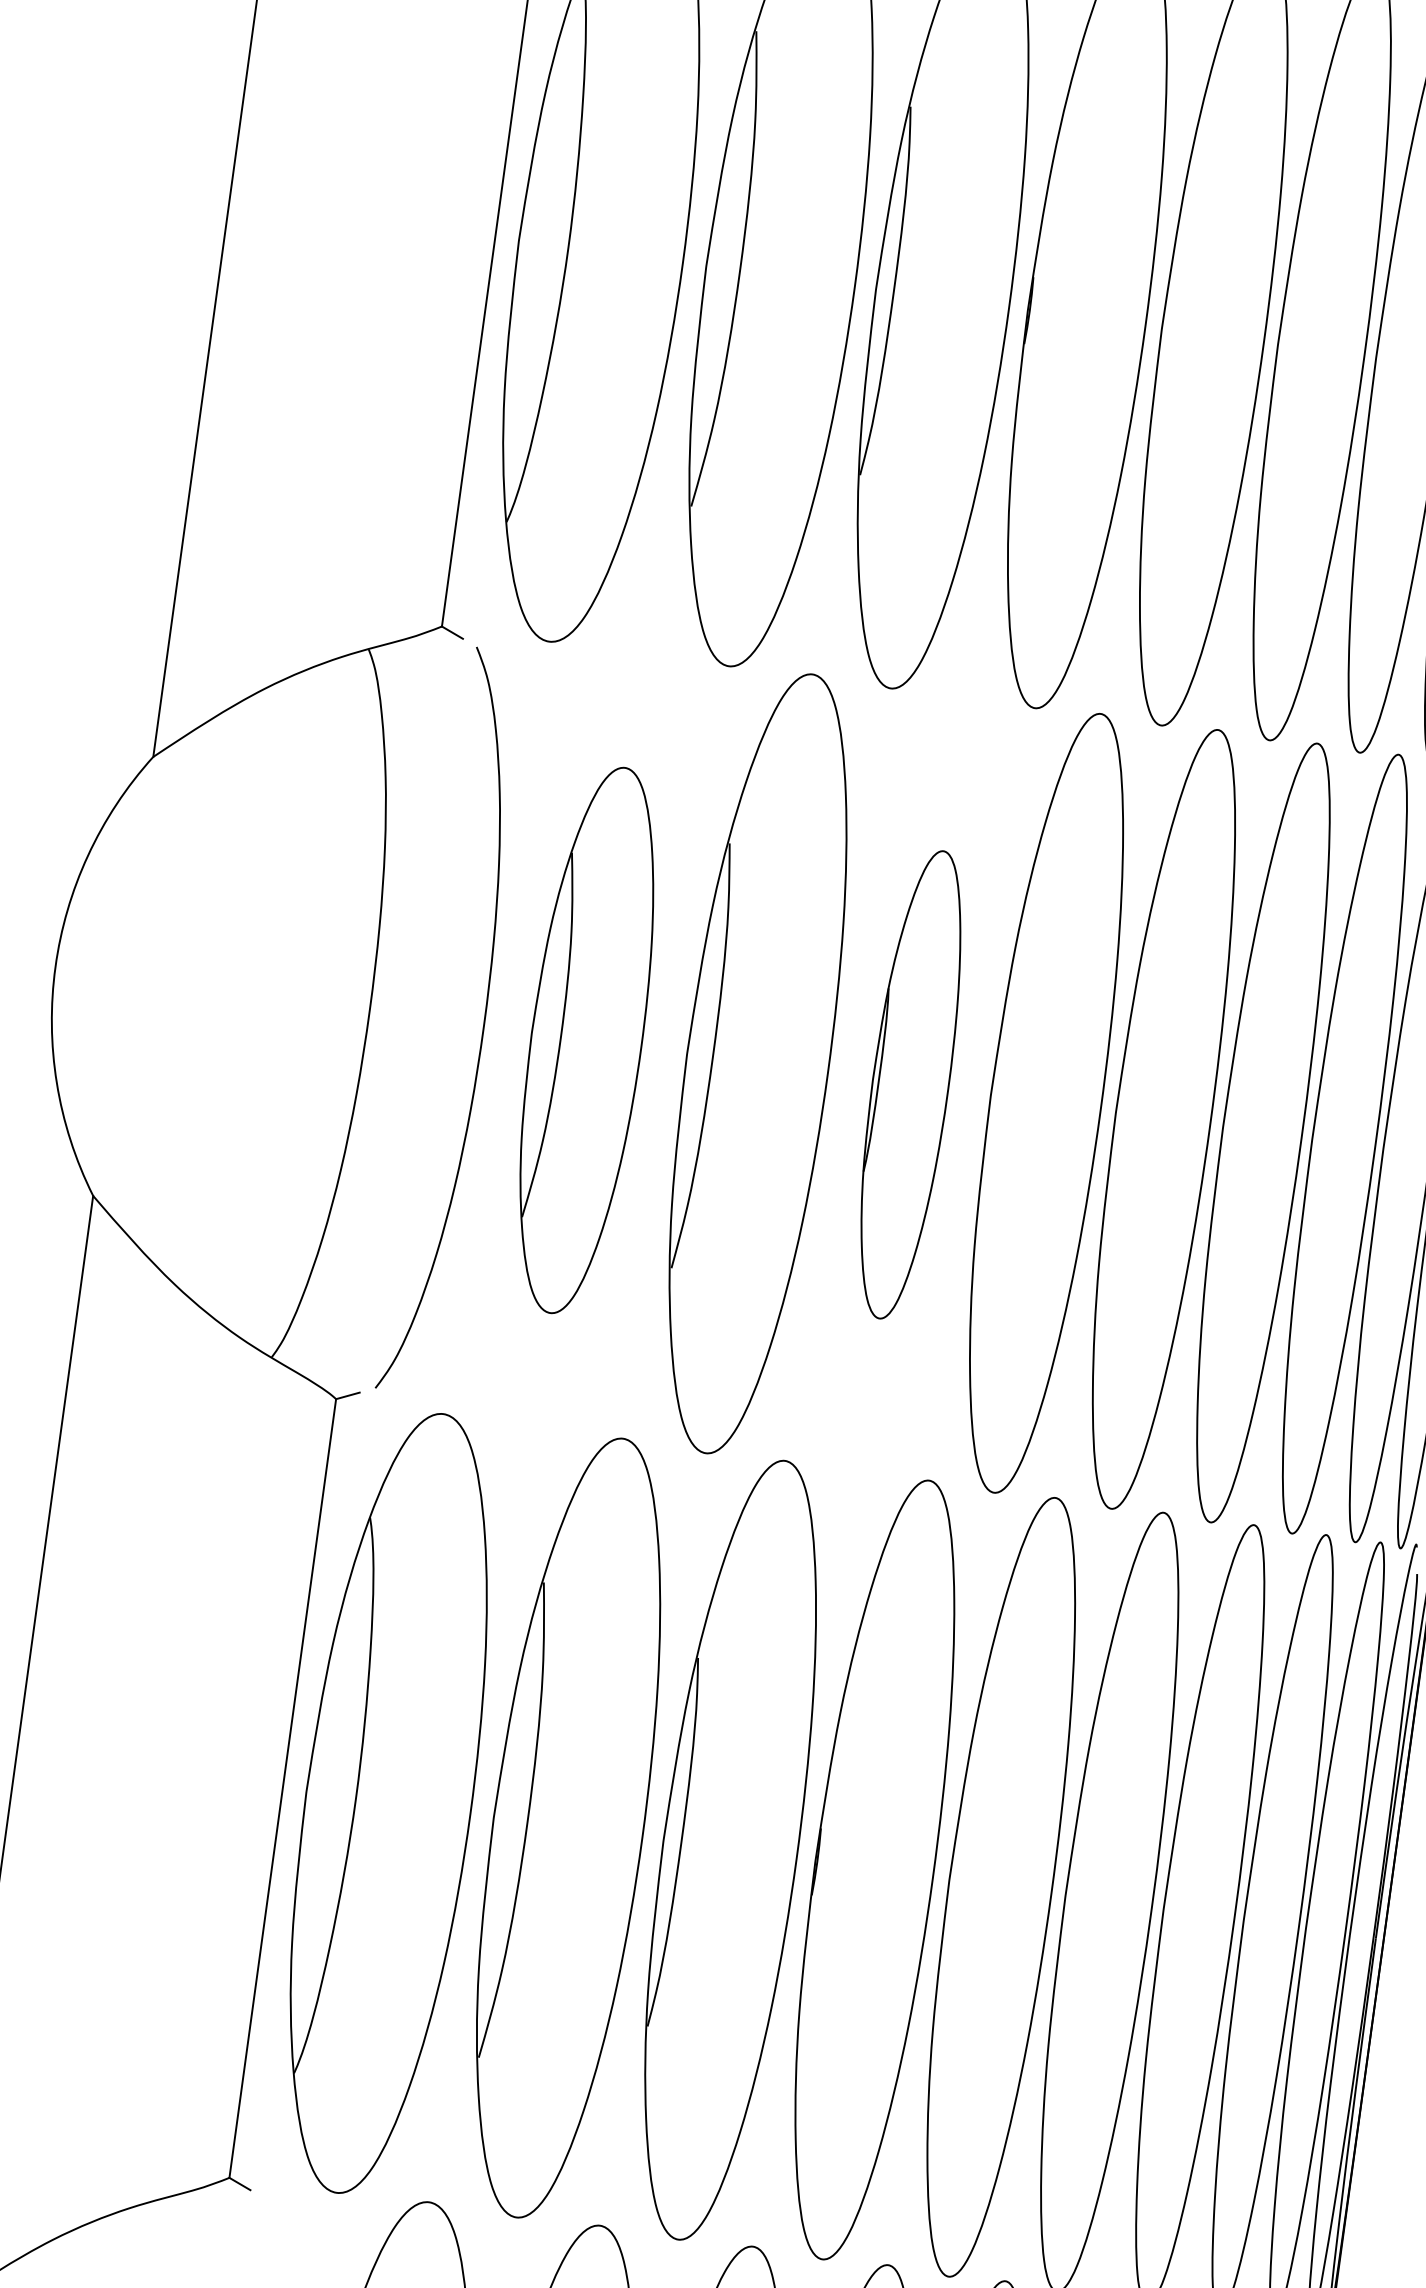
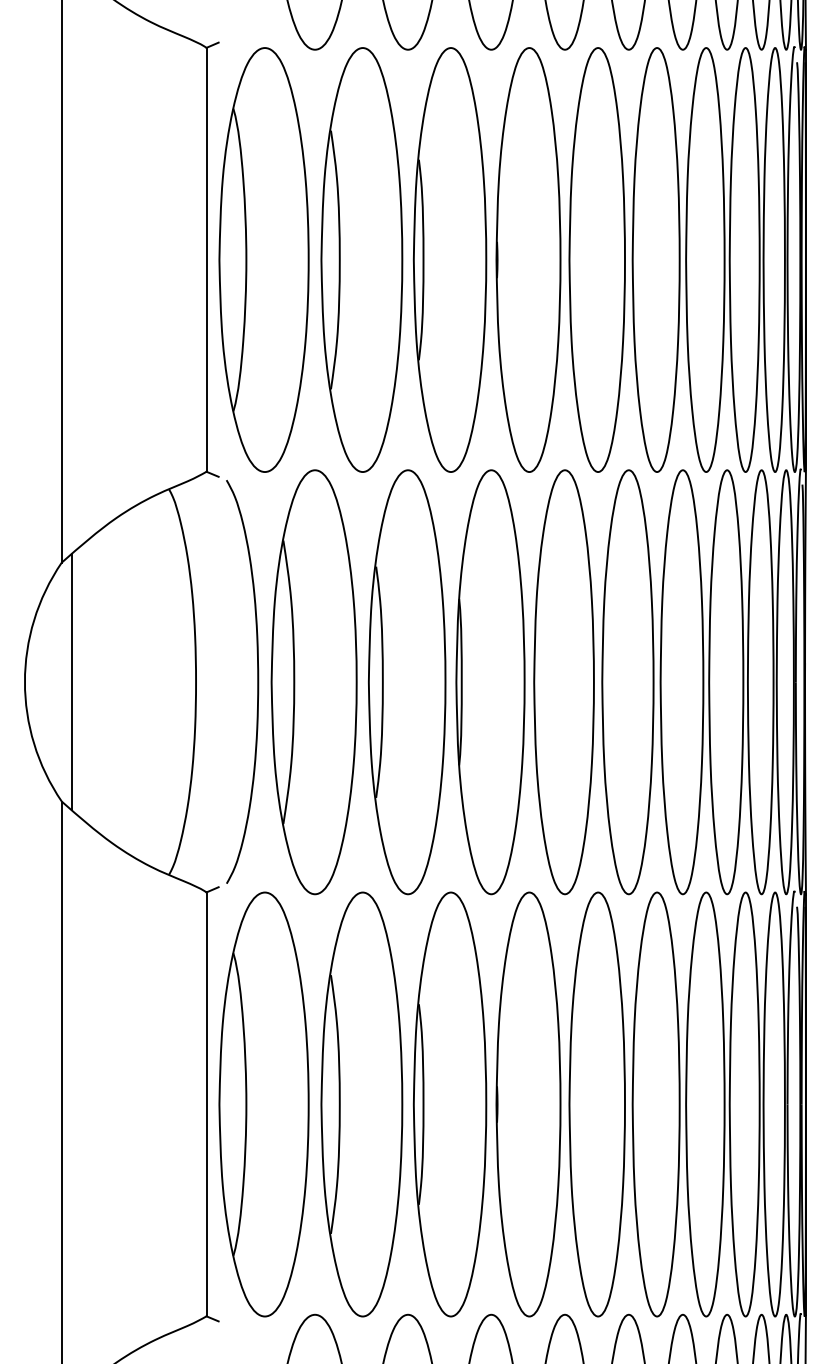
line: (142, 978) -> (72, 681), added
part: (585, 1040) -> (313, 682), size x1.43
part: (910, 1085) -> (490, 682), size x1.67

